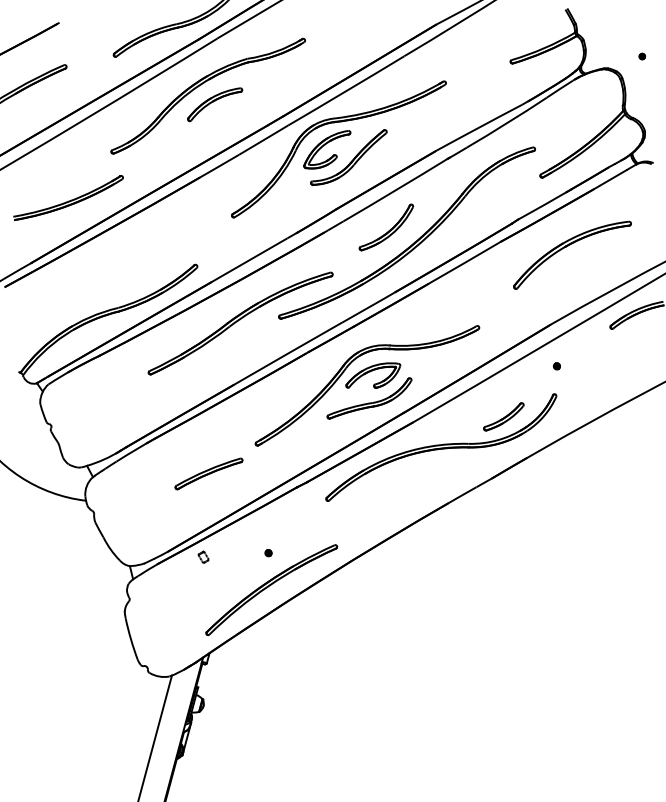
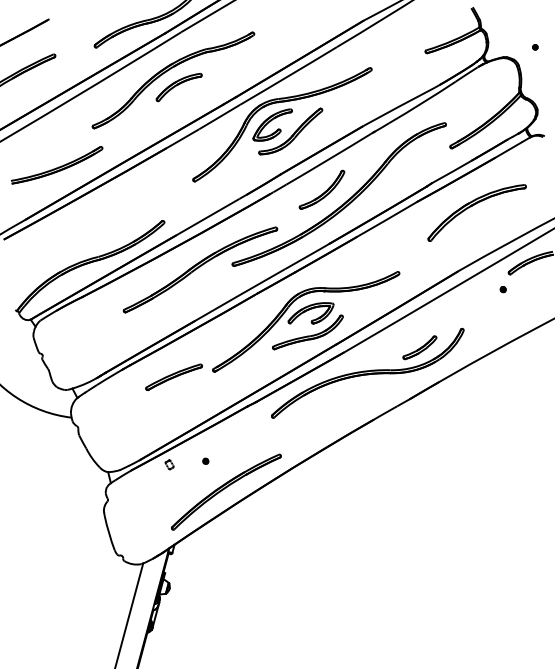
part: (556, 366) -> (502, 289), moved
part: (208, 472) -> (173, 376), moved
part: (268, 552) -> (205, 460), moved

